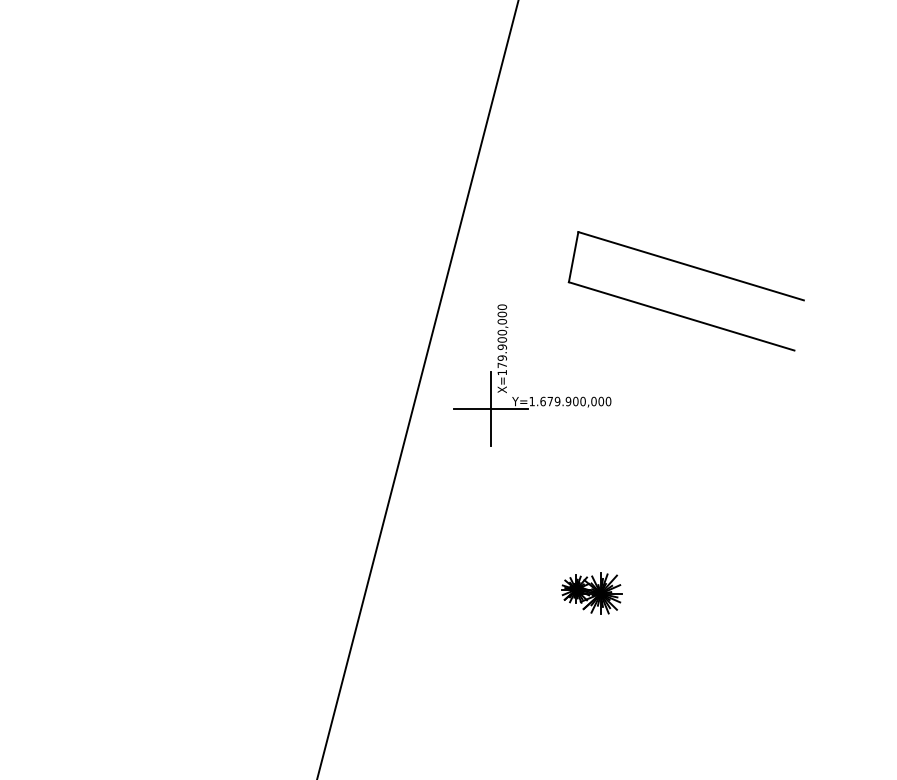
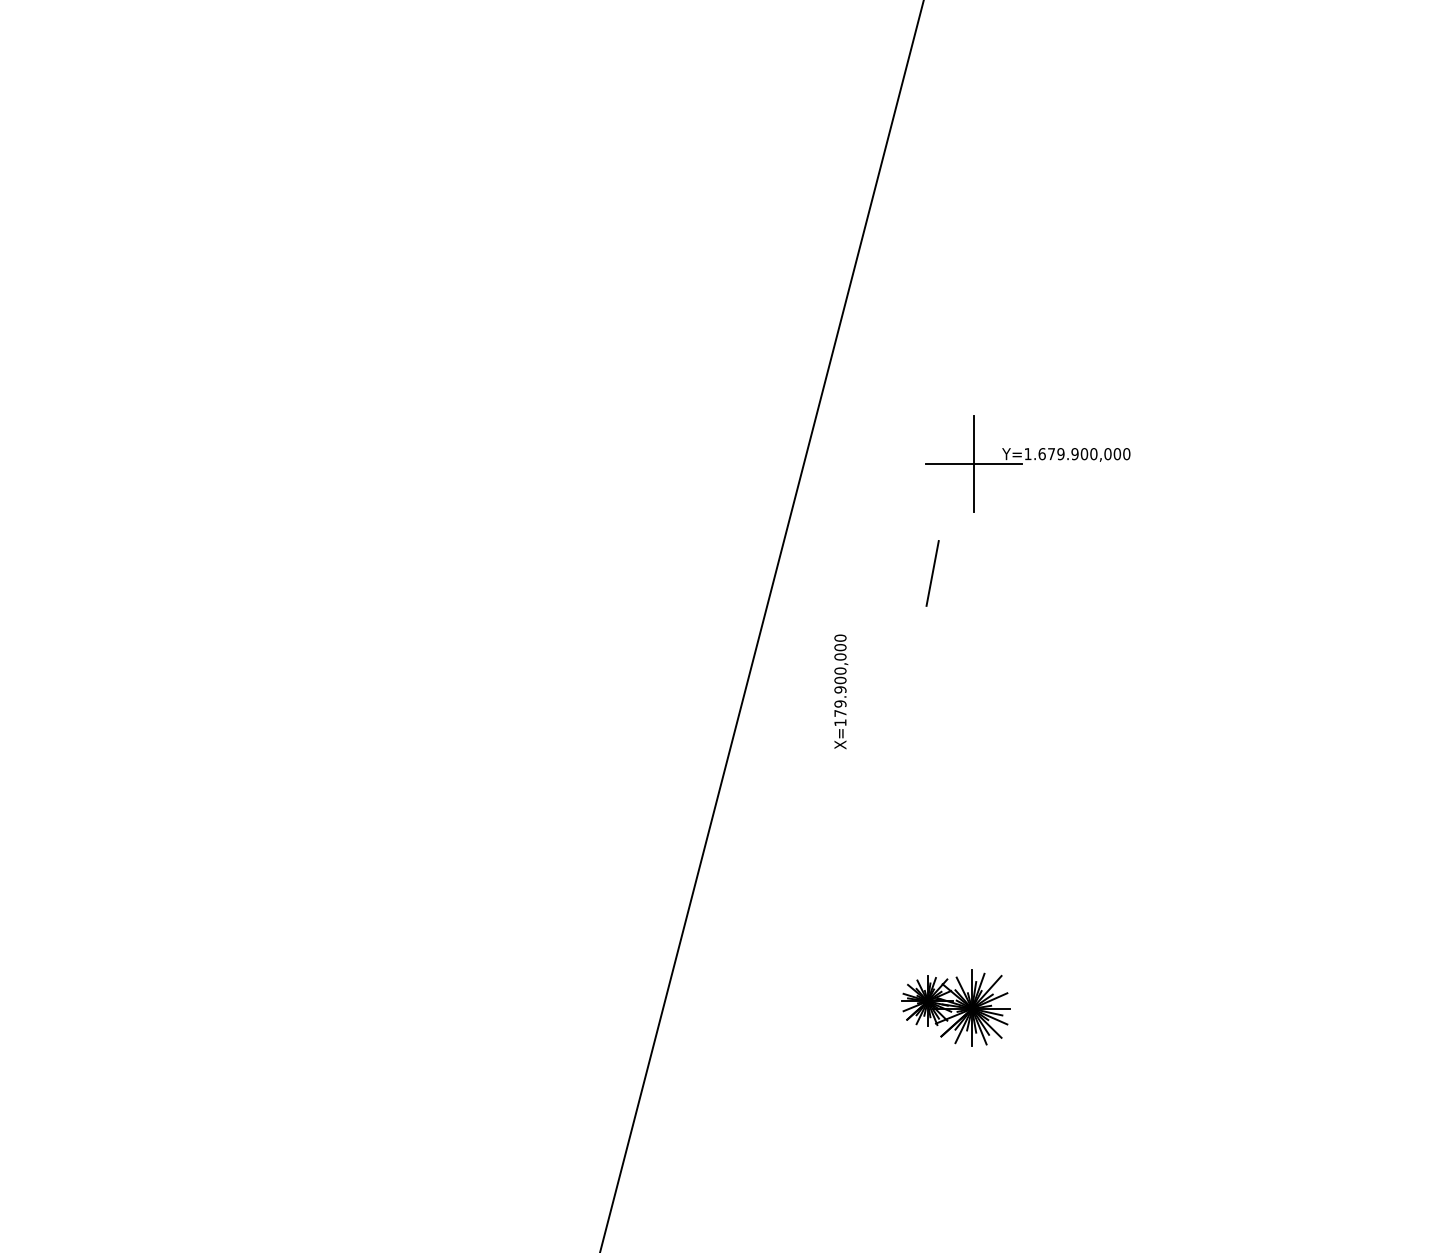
line: (691, 266) -> (1084, 585), removed
line: (681, 315) -> (1072, 649), removed
part: (531, 408) -> (1027, 463), moved
part: (592, 592) -> (956, 1007), size x1.4

